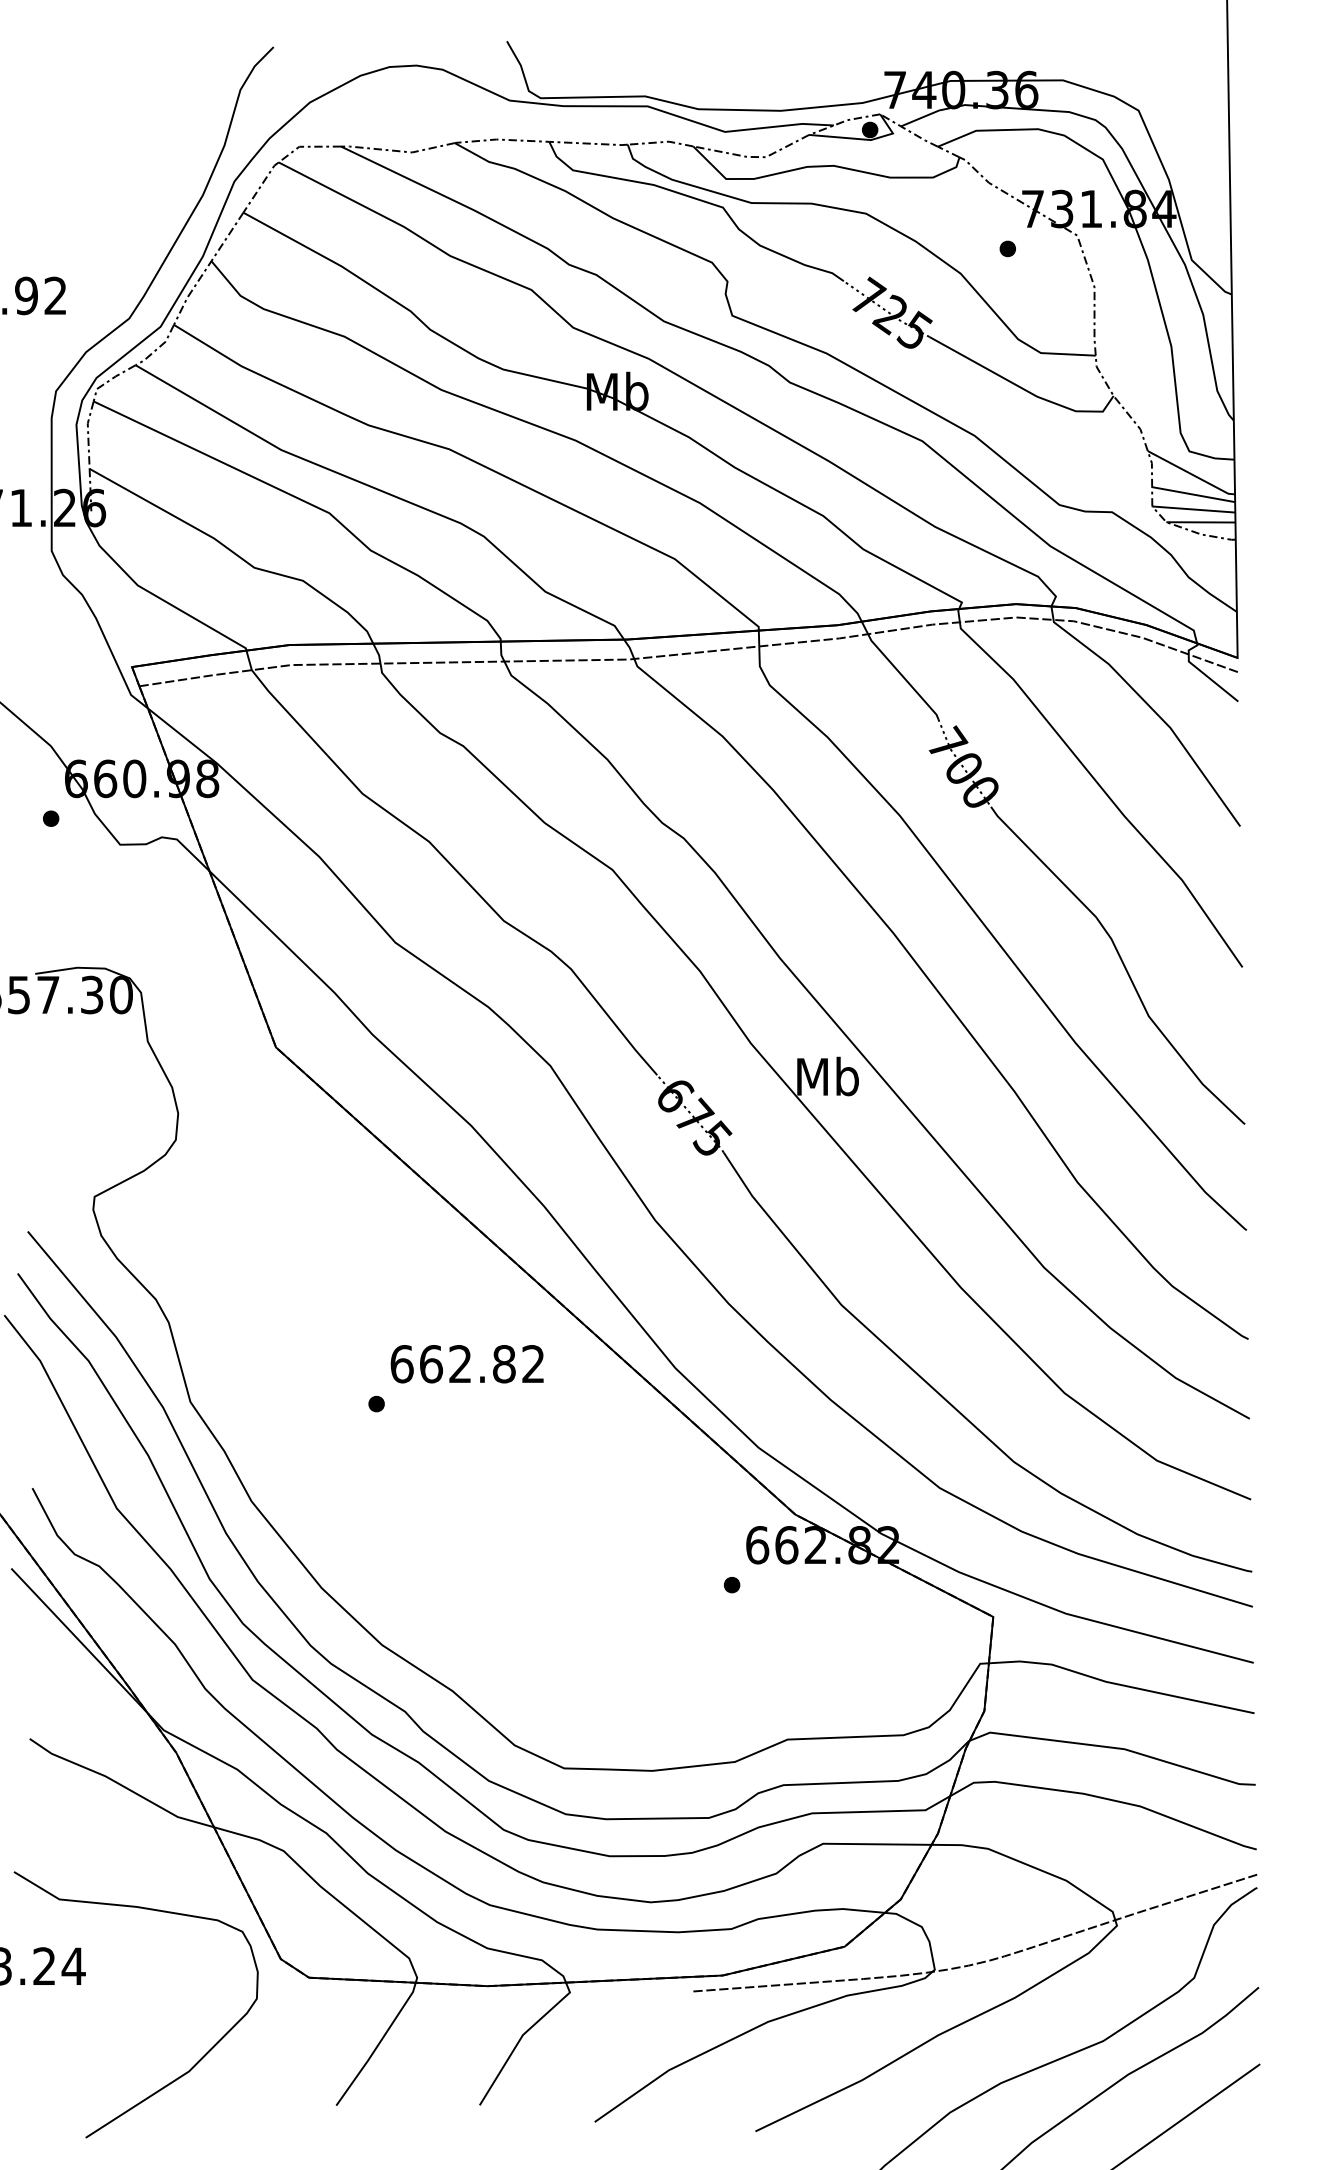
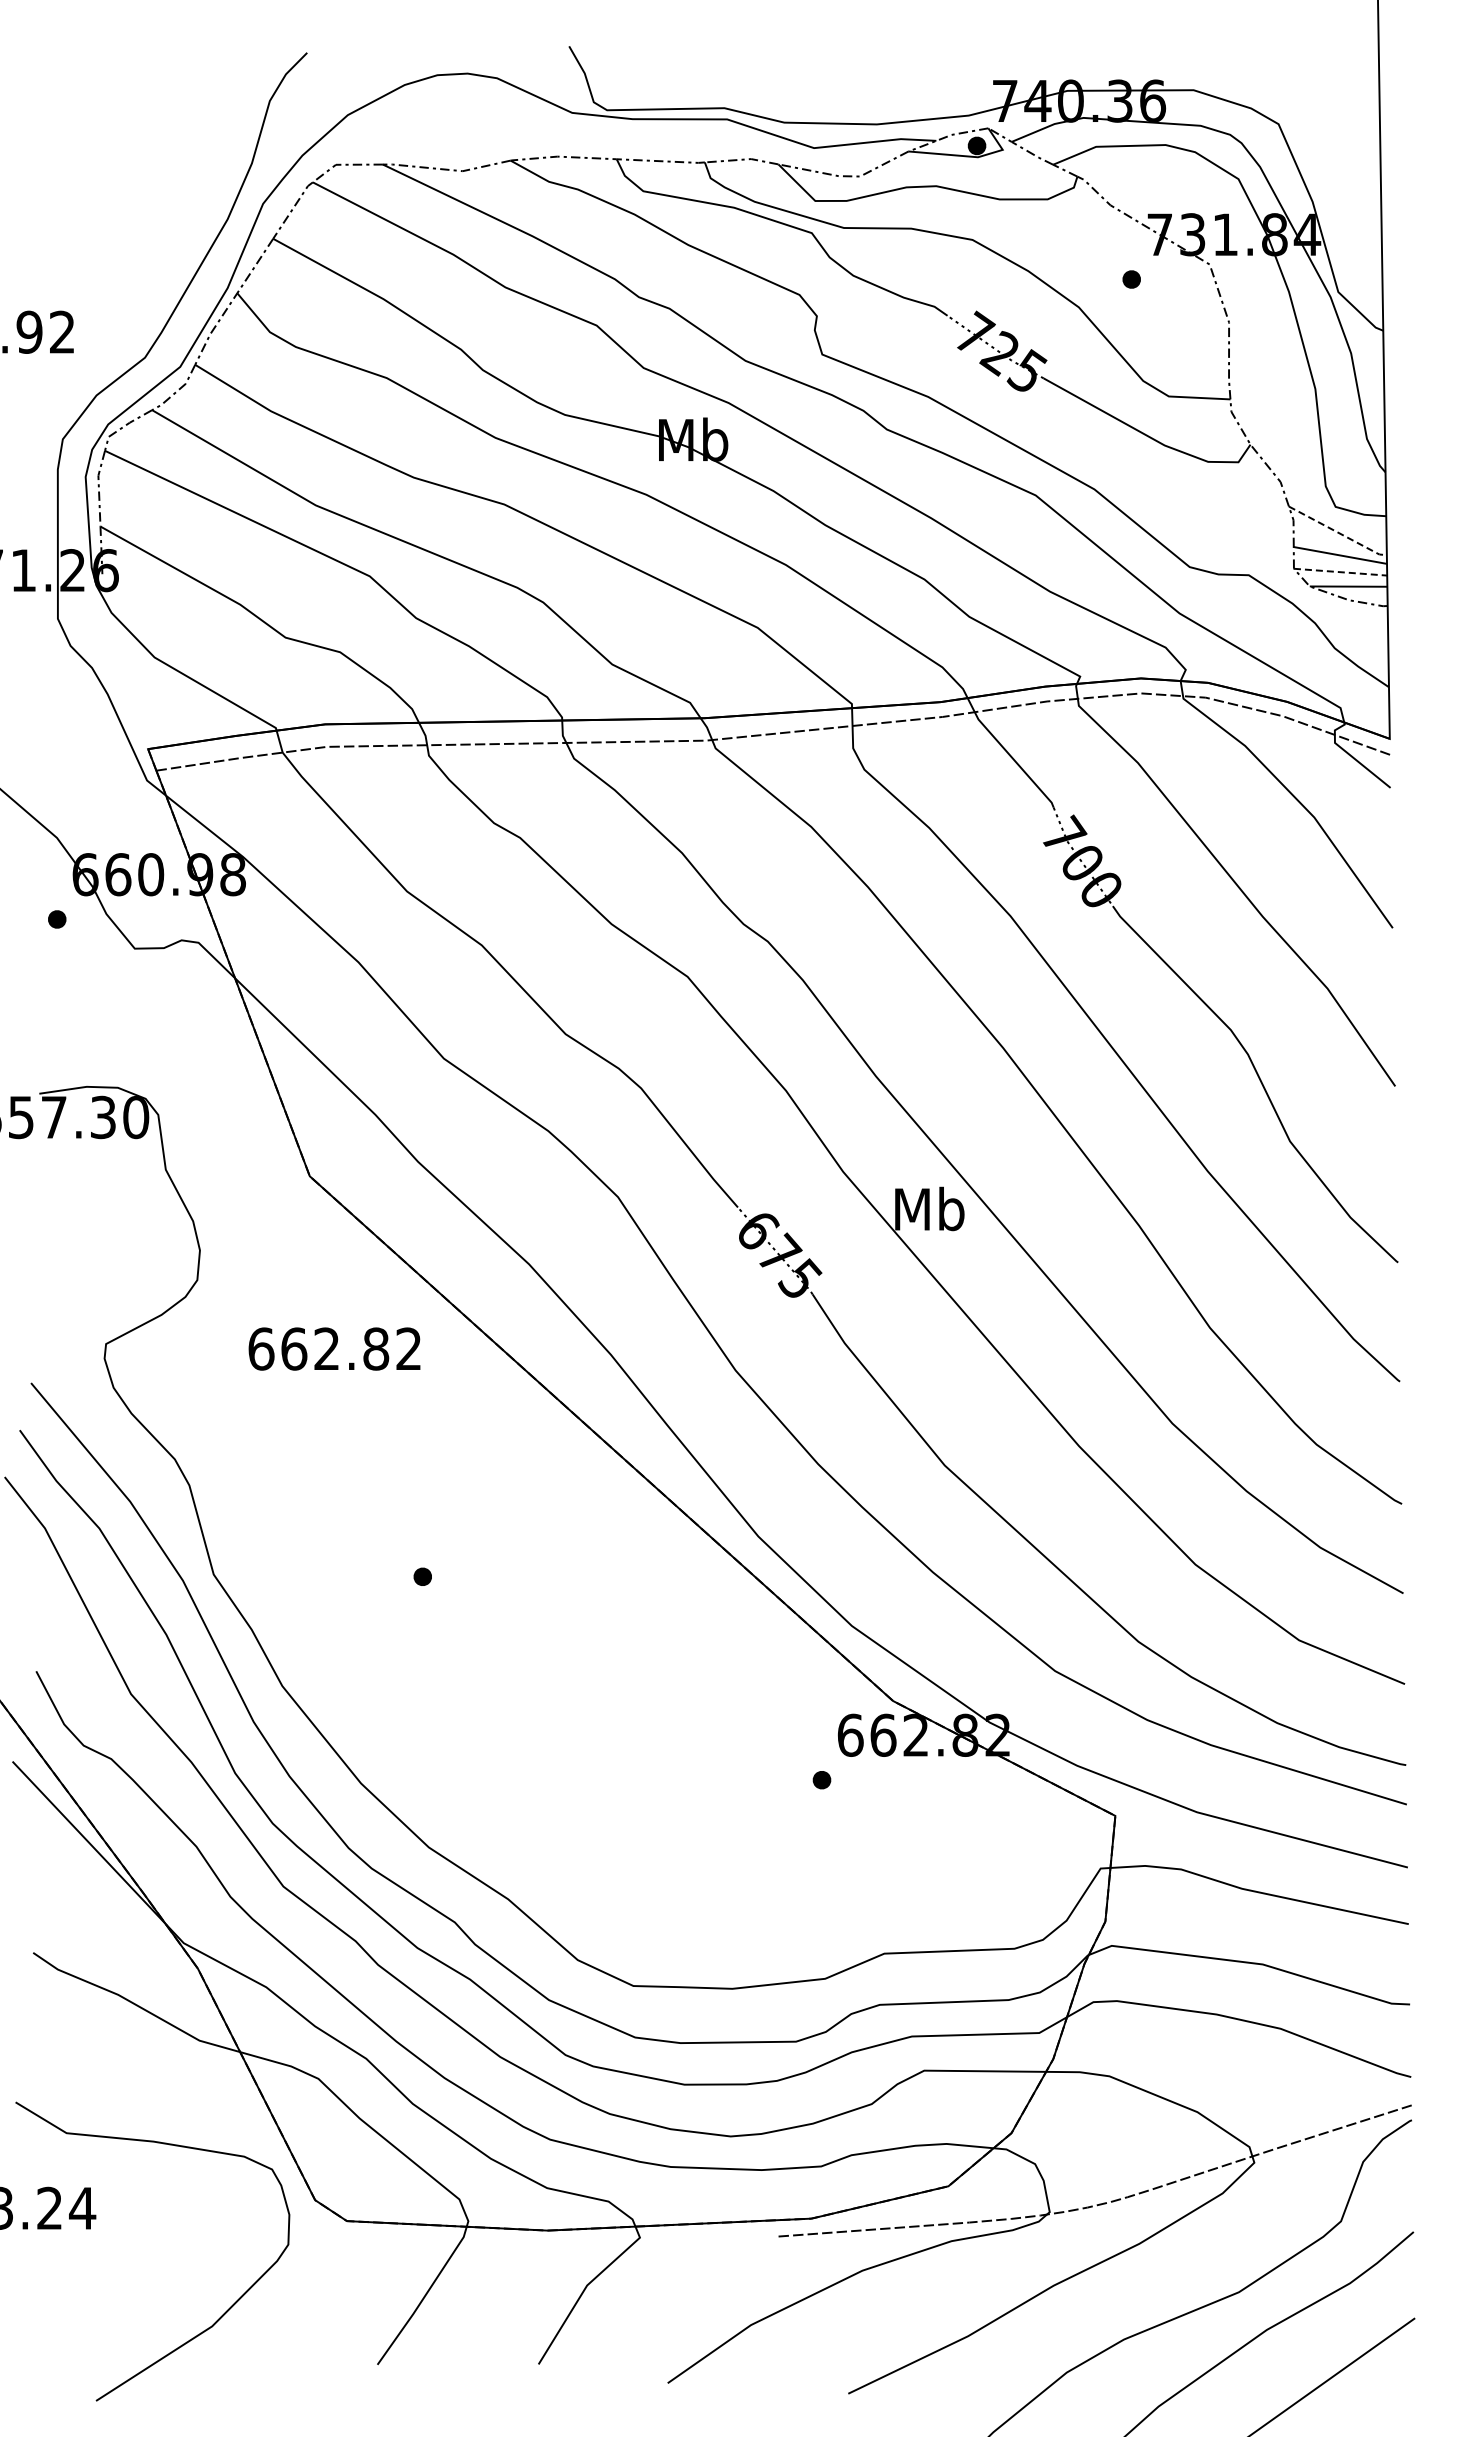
line: (1191, 474) -> (1338, 532), solid -> dashed
line: (1193, 509) -> (1340, 572), solid -> dashed
text: (467, 1363) -> (334, 1348), moved

